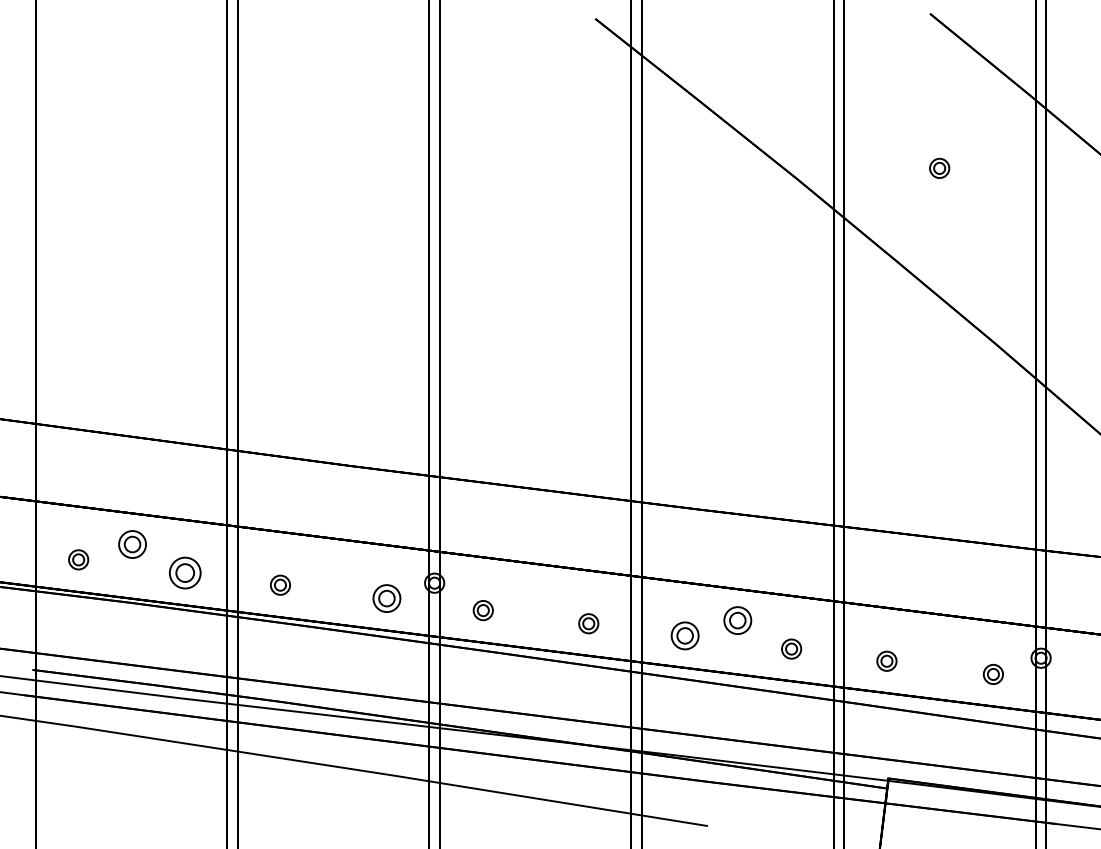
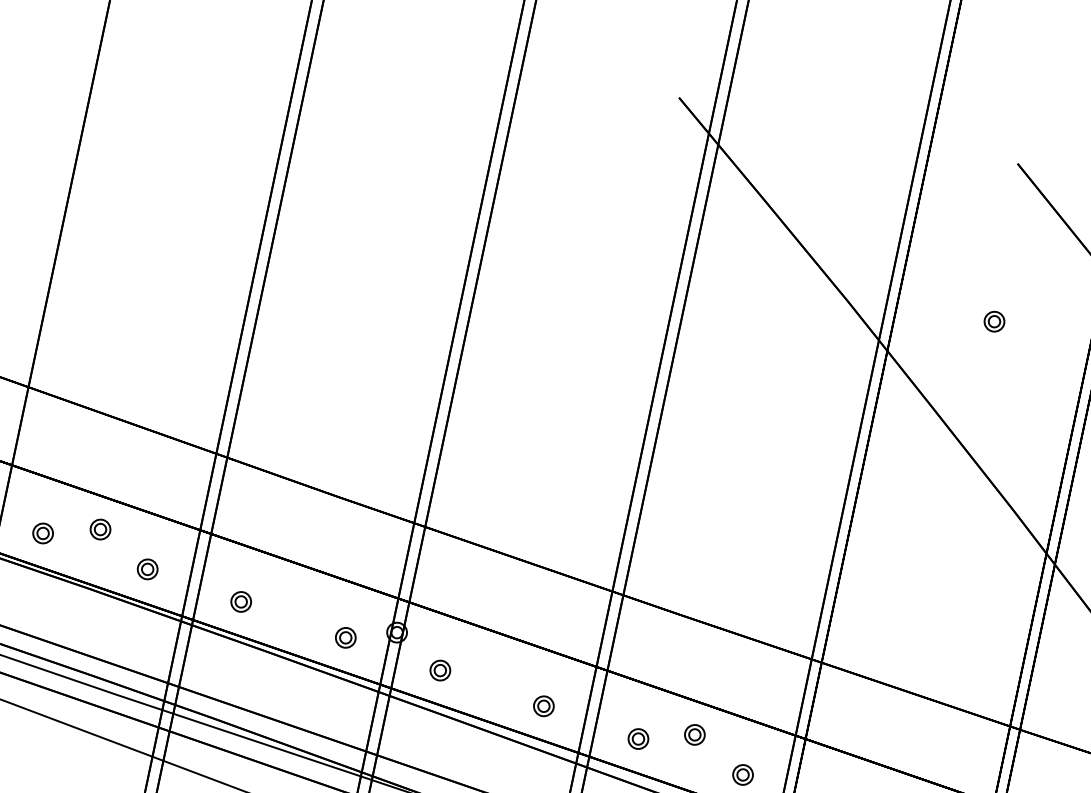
part: (131, 544) -> (99, 529), size x0.71
part: (184, 572) -> (147, 568), size x0.62
part: (386, 597) -> (345, 636), size x0.71
part: (737, 620) -> (694, 734), size x0.71
part: (684, 635) -> (637, 738), size x0.71

